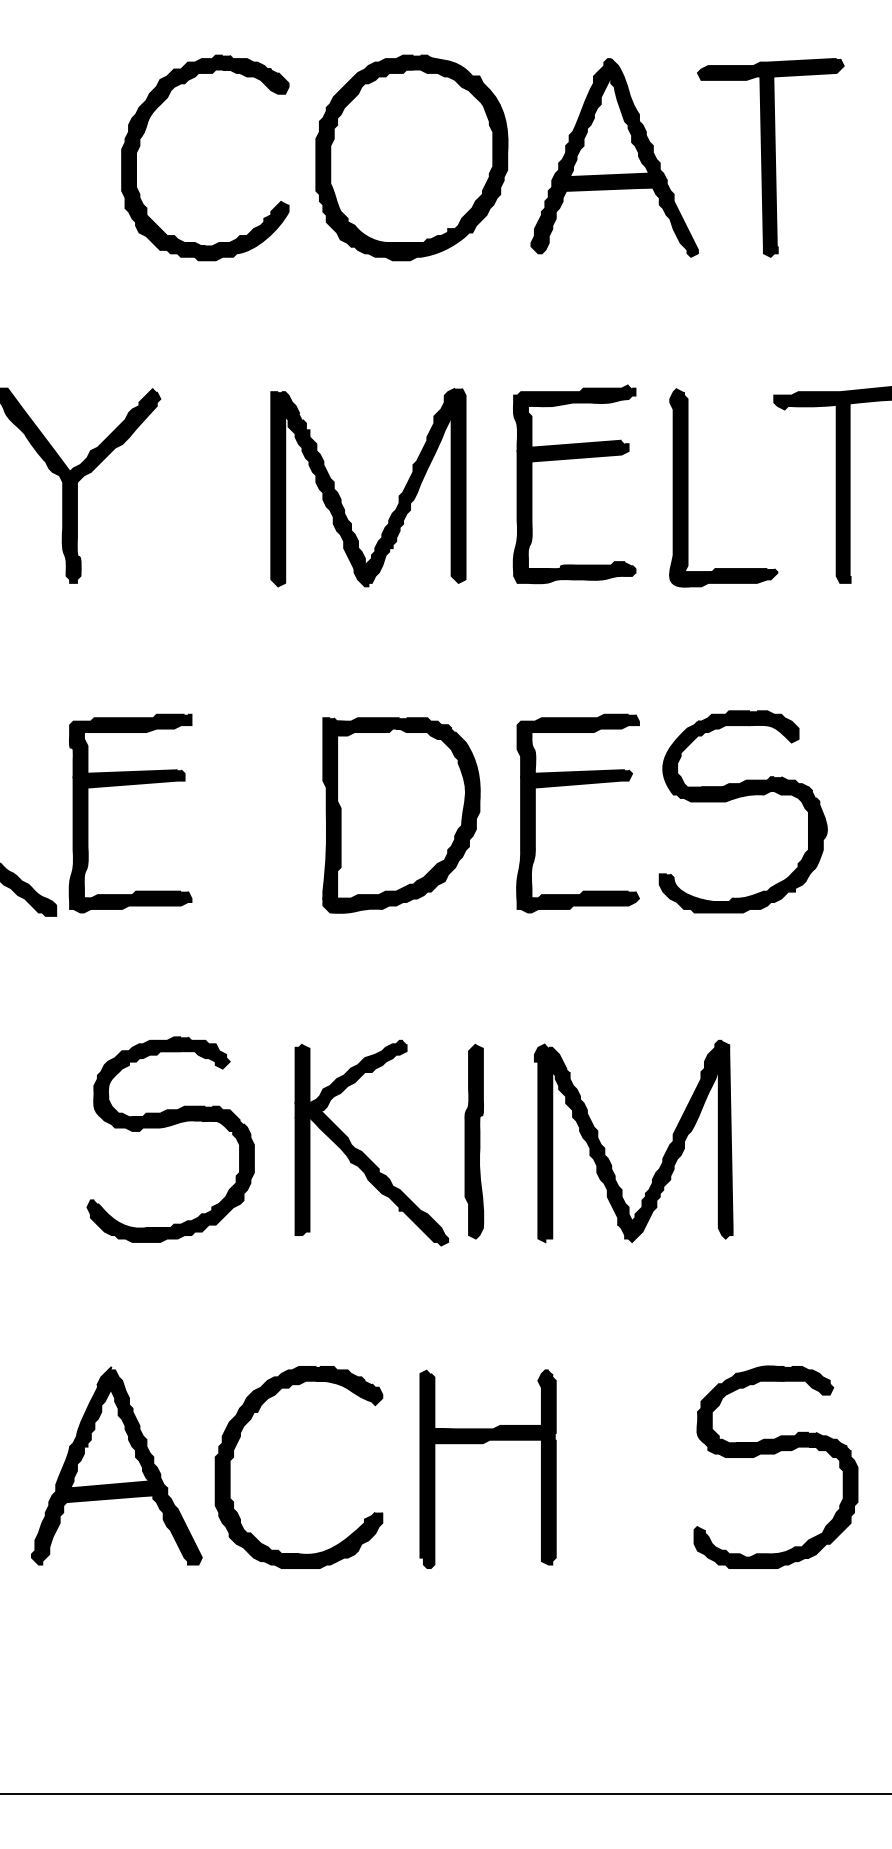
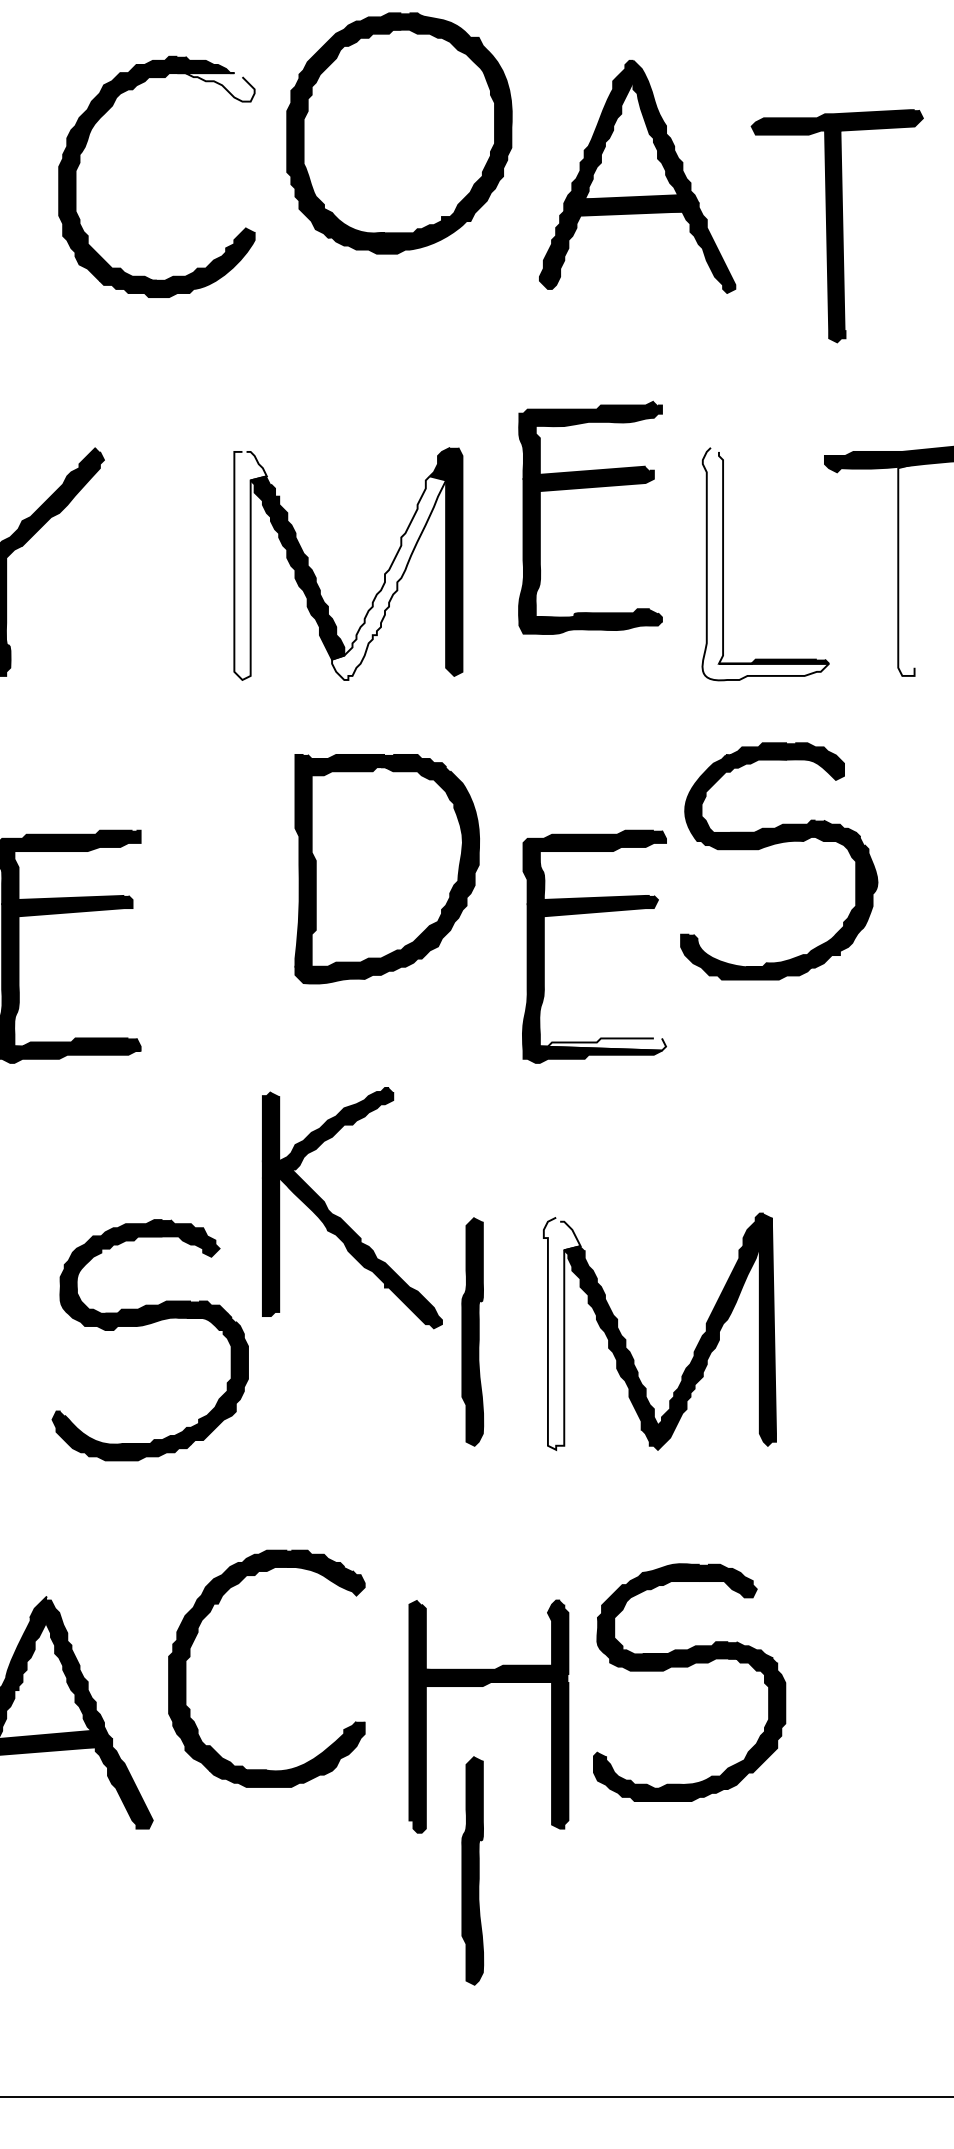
fill: (255, 81) -> (215, 87), removed
part: (411, 157) -> (398, 132), moved
part: (770, 157) -> (836, 225), moved
part: (574, 459) -> (590, 488), moved
fill: (723, 487) -> (765, 563), removed
fill: (284, 489) -> (249, 566), removed
fill: (843, 492) -> (906, 569), removed
fill: (402, 499) -> (388, 577), removed
part: (737, 798) -> (772, 845), moved
part: (401, 815) -> (387, 869), moved
fill: (584, 896) -> (602, 1044), removed
part: (166, 1127) -> (145, 1325), moved
fill: (550, 1142) -> (562, 1333), removed
part: (362, 1151) -> (341, 1217), moved
part: (240, 1437) -> (198, 1633), moved
part: (775, 1454) -> (689, 1667), moved
part: (474, 1600) -> (472, 1870), added

